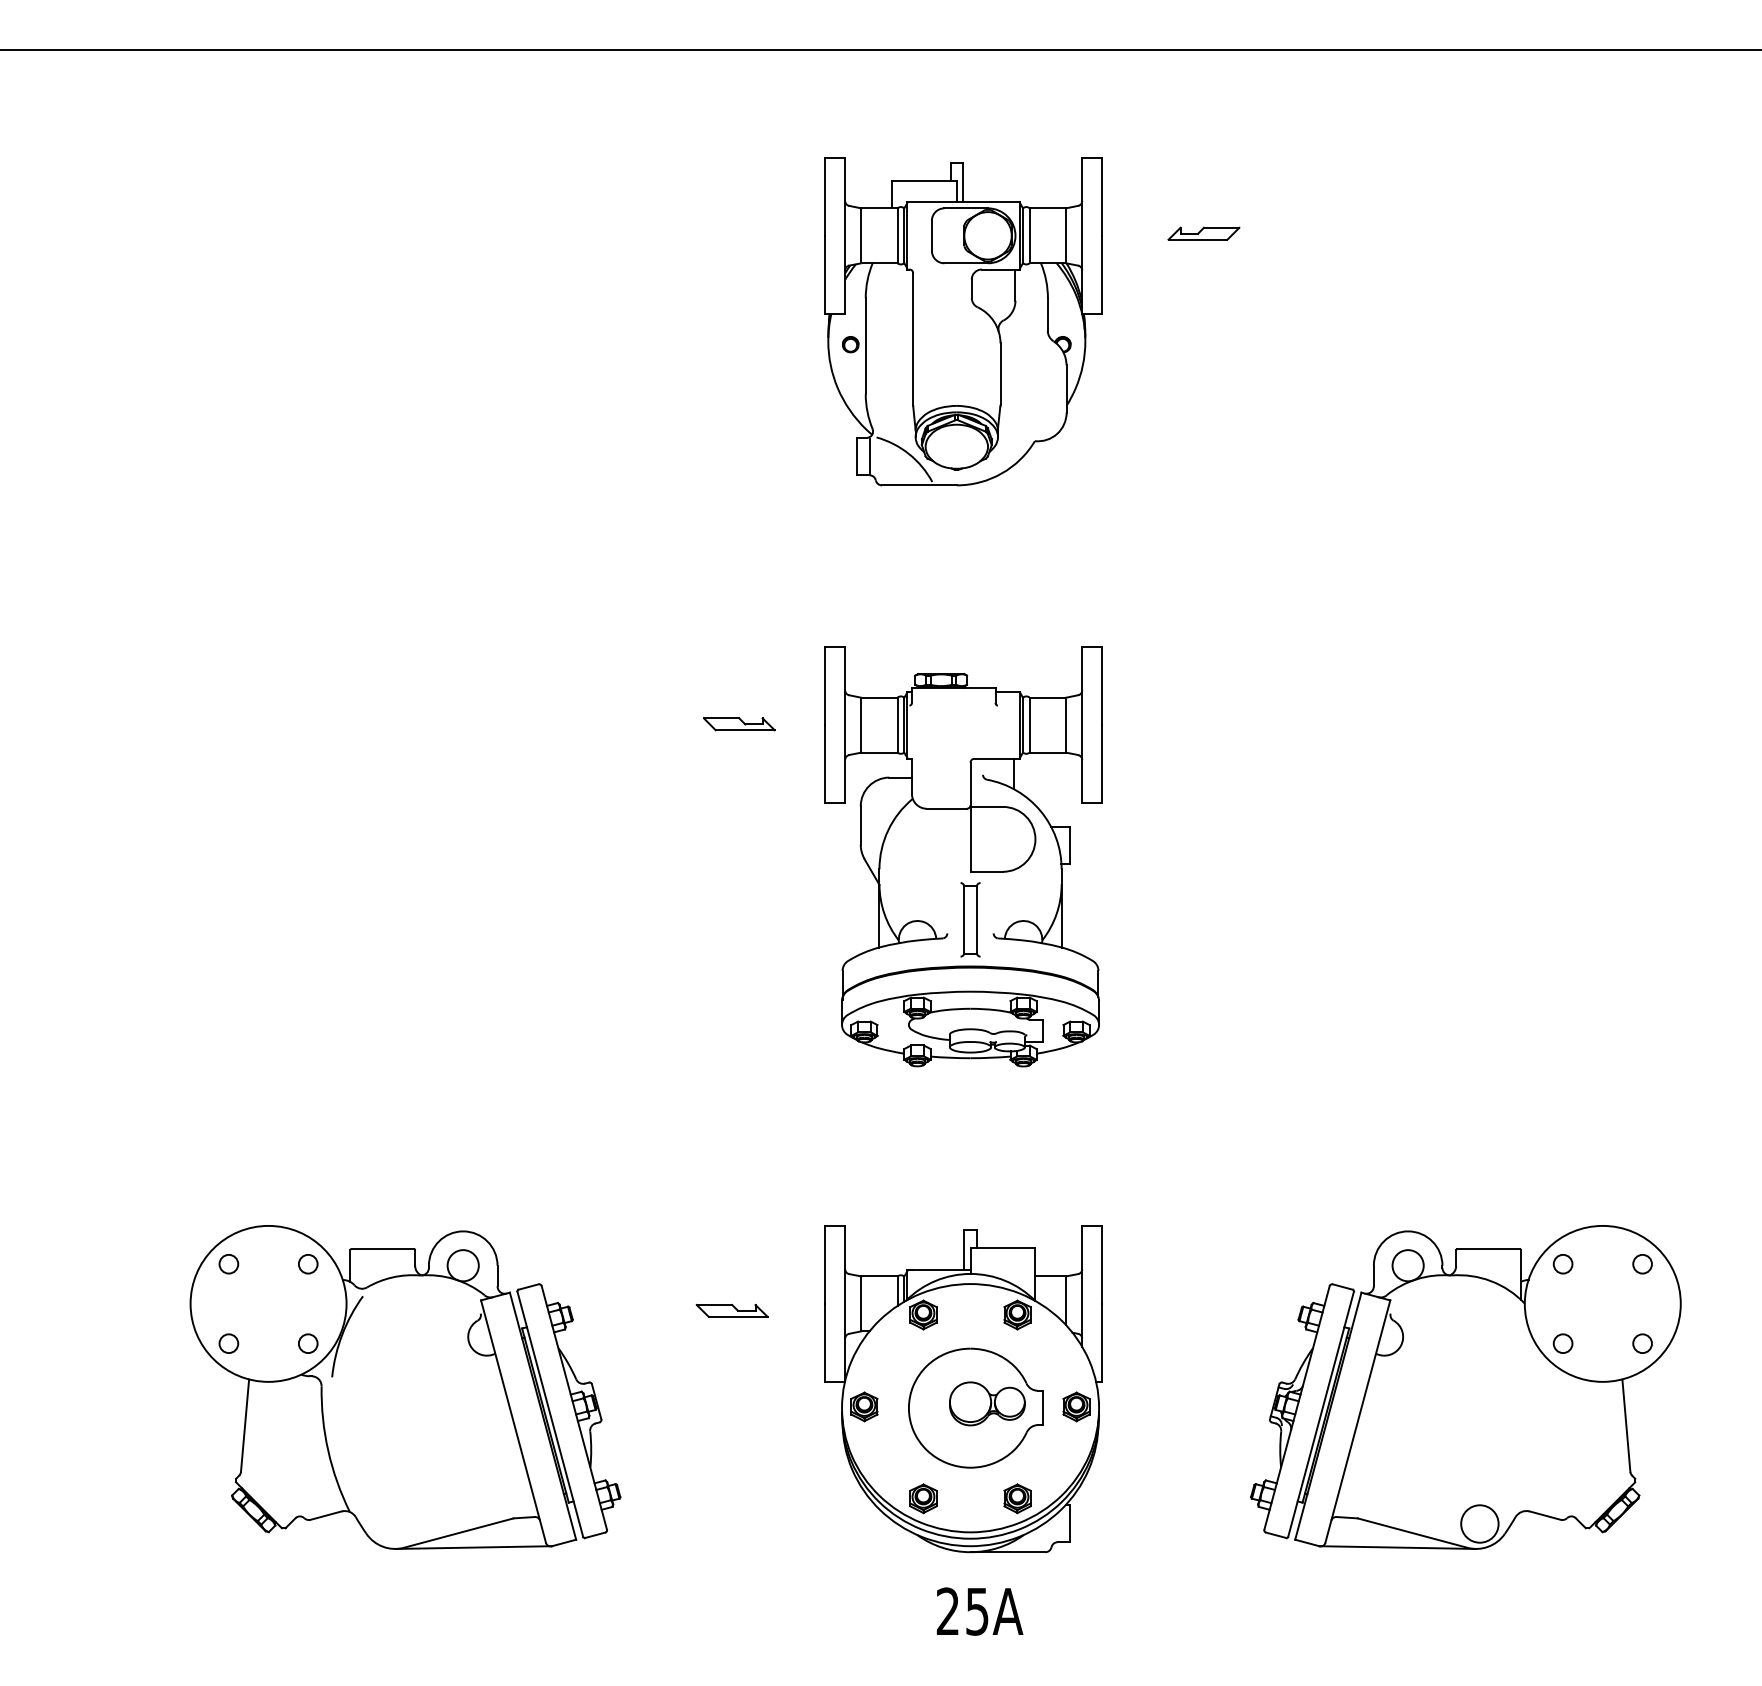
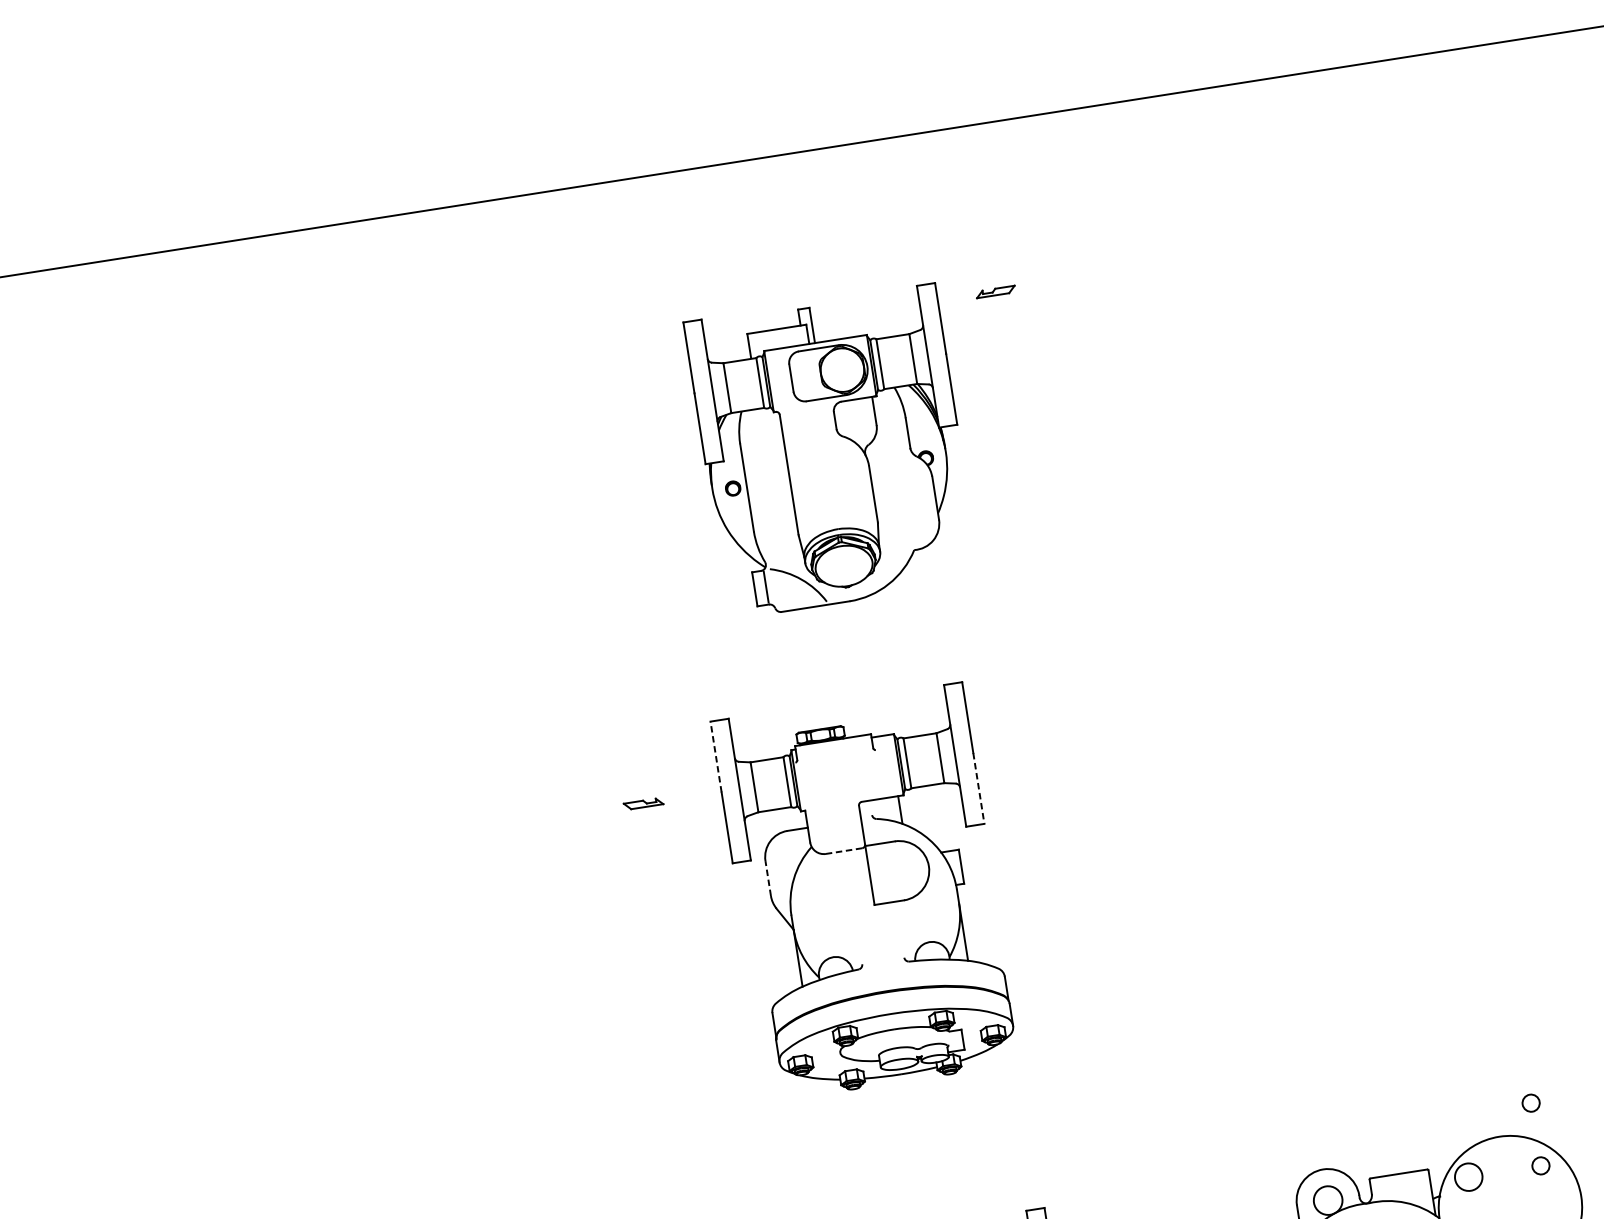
part: (1203, 233) -> (995, 291), size x0.6
part: (963, 321) -> (832, 451), moved
line: (825, 686) -> (716, 757), solid -> dashed
part: (739, 724) -> (643, 804), size x0.6
line: (1102, 764) -> (979, 788), solid -> dashed
line: (946, 808) -> (843, 850), solid -> dashed
line: (860, 825) -> (767, 878), solid -> dashed
part: (970, 919) -> (881, 948), removed
circle: (1642, 1195) -> (1531, 1103), added
circle: (1562, 1263) -> (1468, 1176), size x1.6

